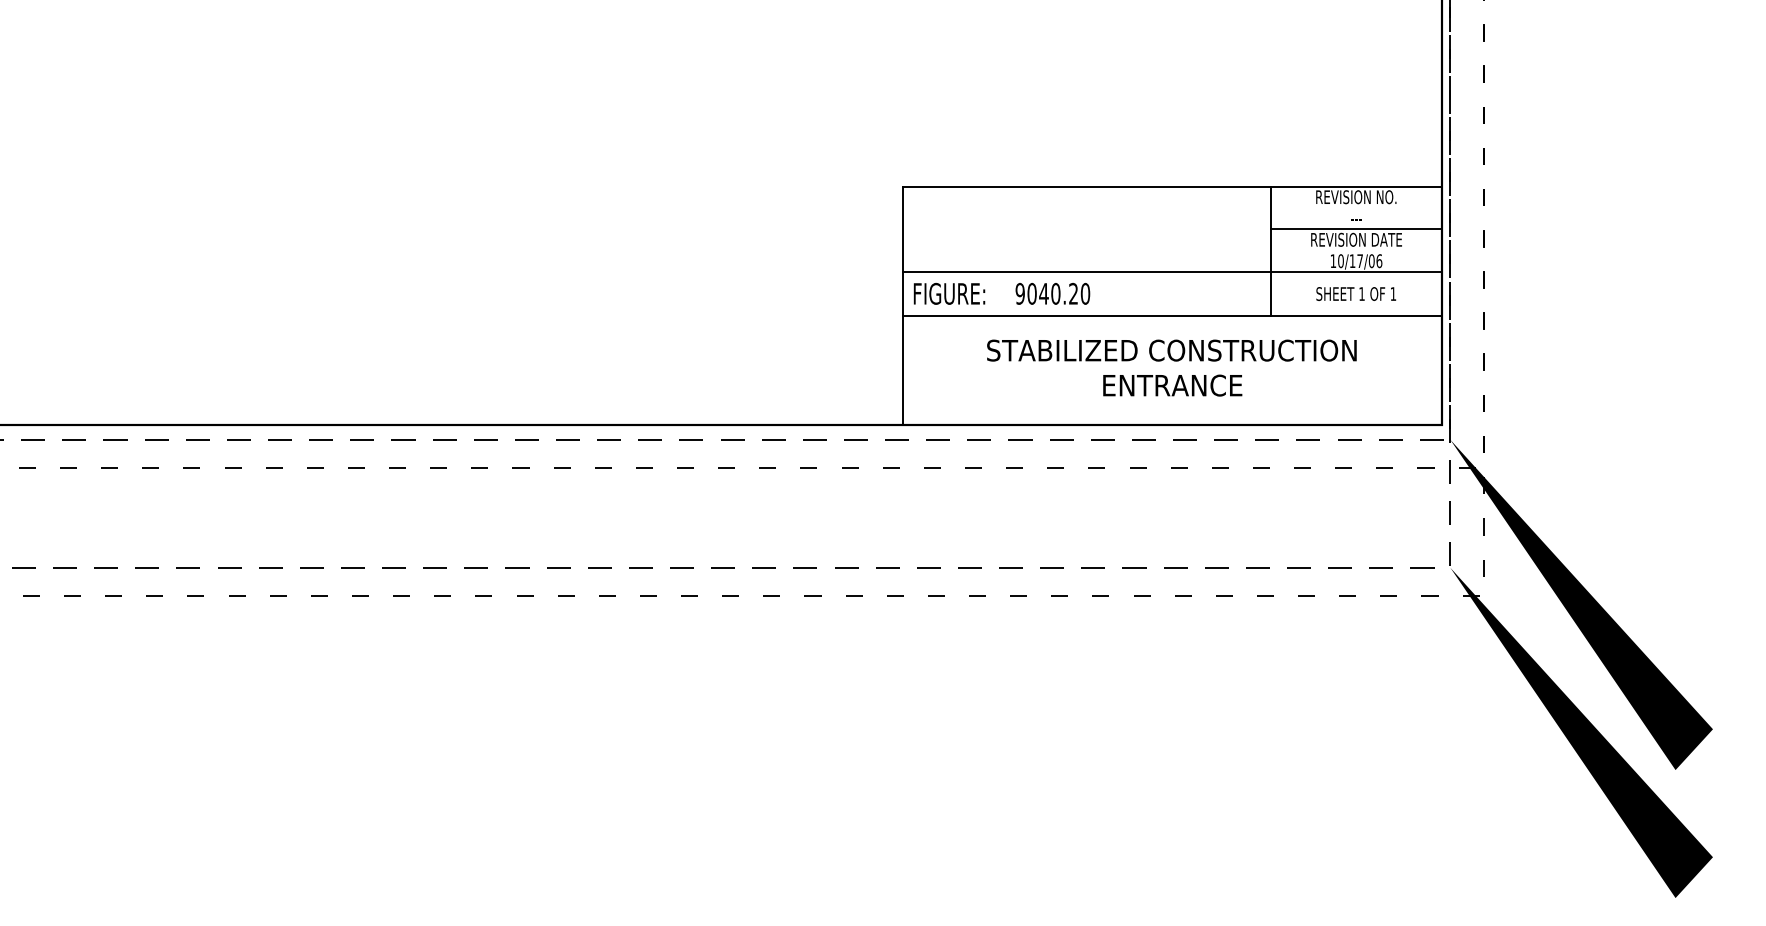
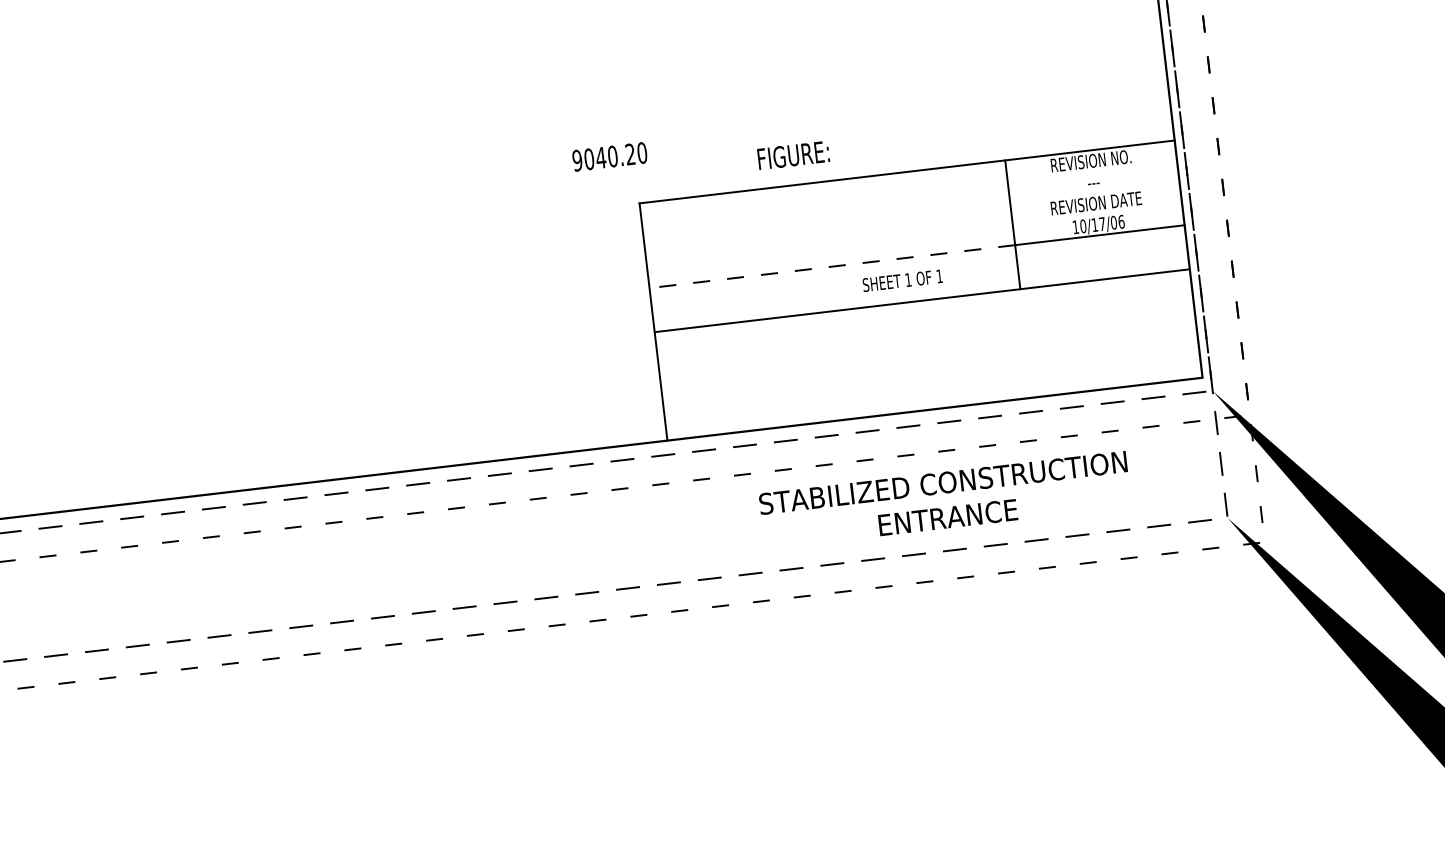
line: (1356, 229) -> (1095, 193), removed
line: (1086, 271) -> (831, 266), solid -> dashed
text: (949, 293) -> (793, 155), moved
text: (1052, 293) -> (609, 156), moved
text: (1356, 293) -> (902, 280), moved
text: (1171, 367) -> (944, 499), moved

